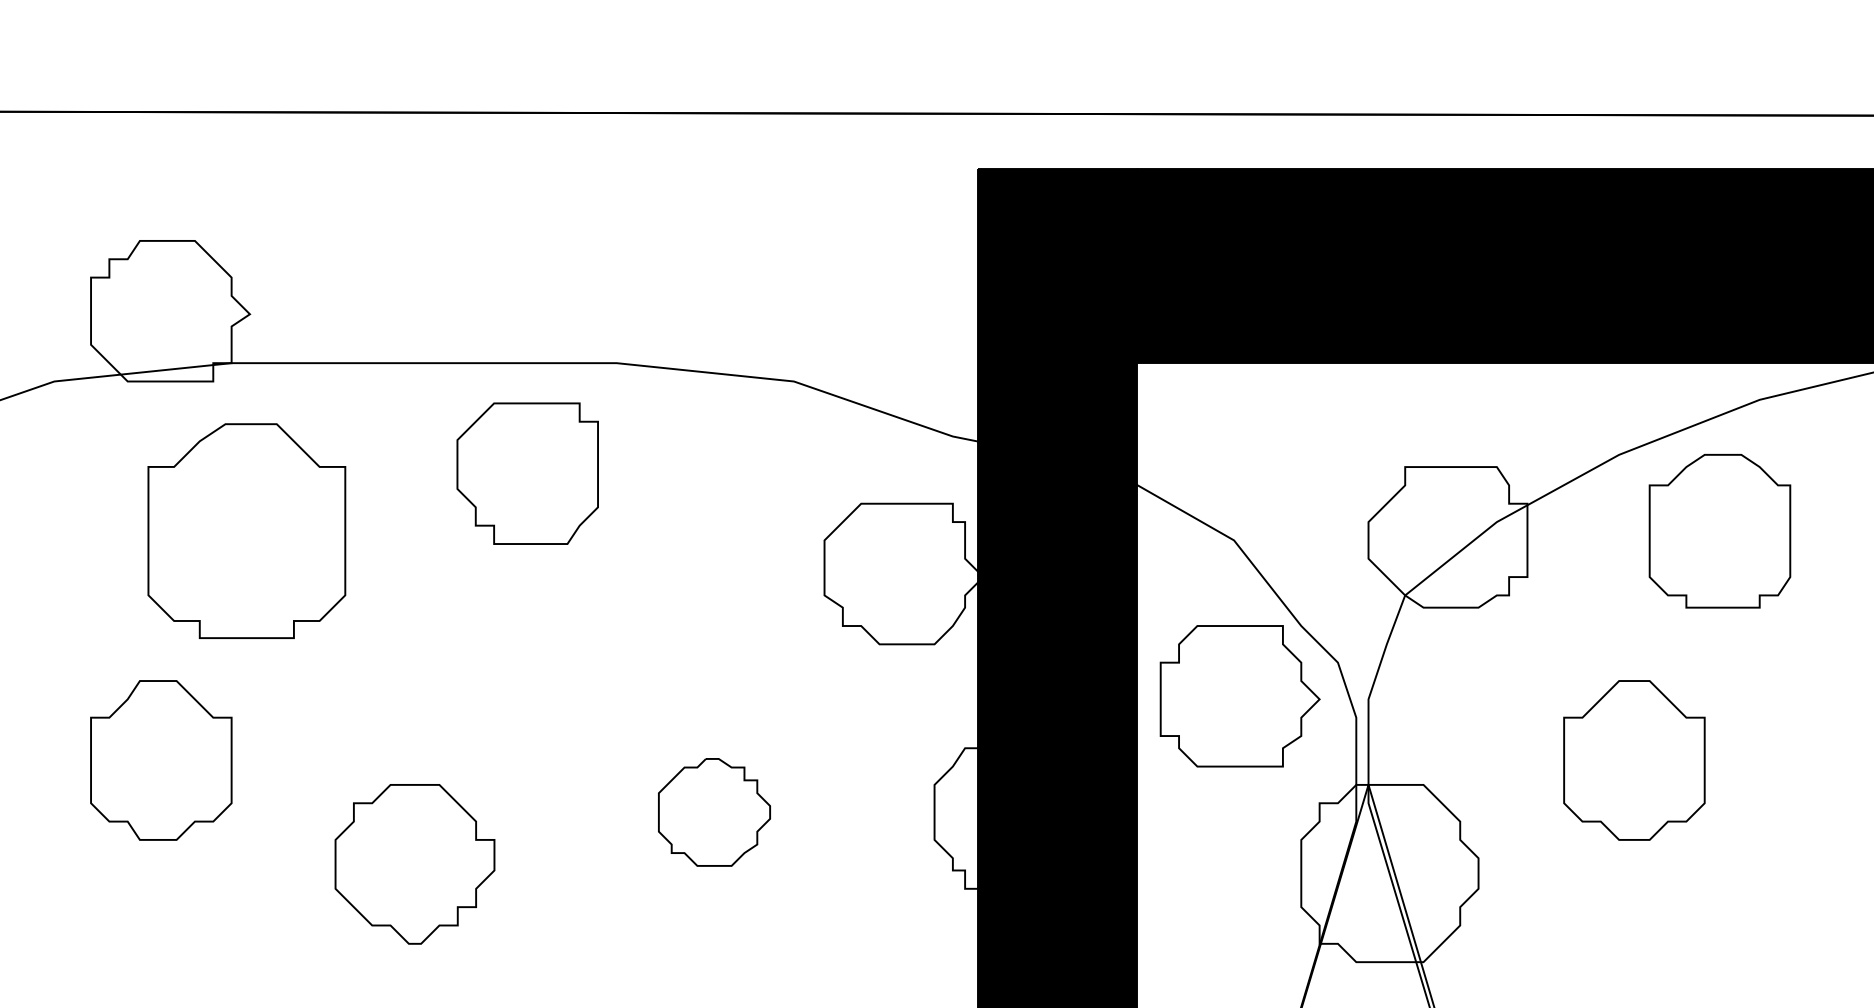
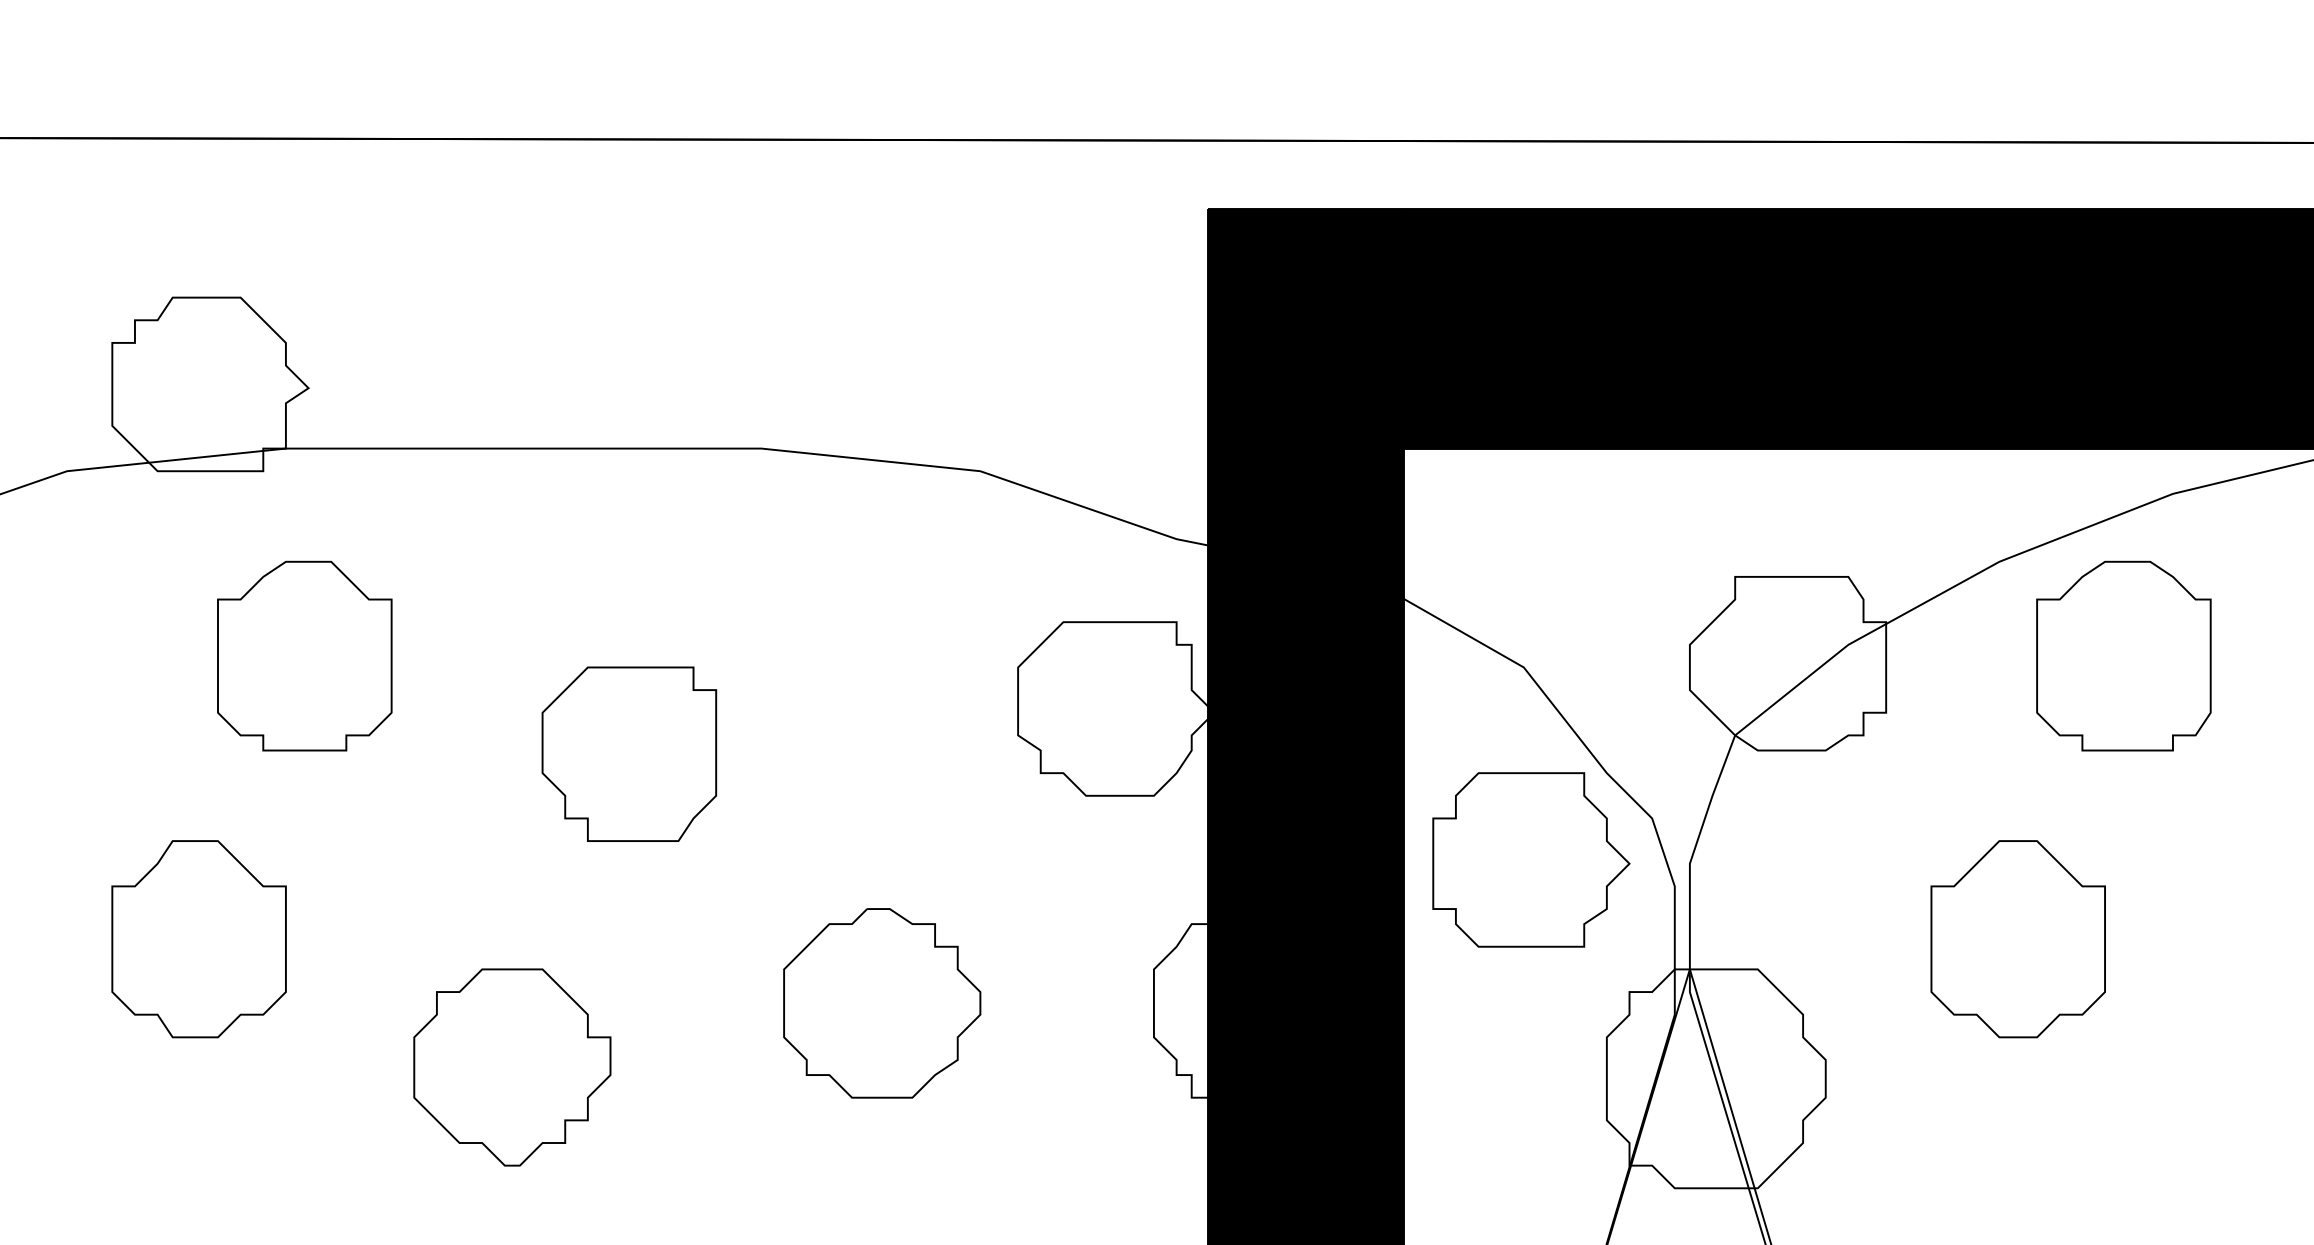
part: (527, 473) -> (629, 754), moved
part: (246, 531) -> (304, 656), size x0.71
part: (714, 812) -> (882, 1003), size x1.43

